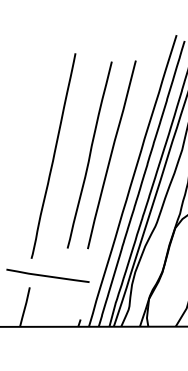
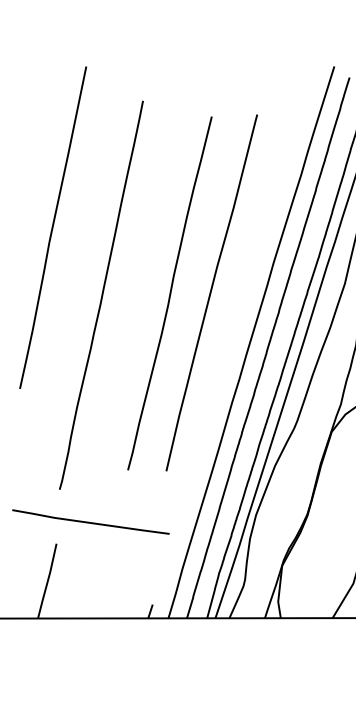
line: (27, 120) -> (52, 228), added

